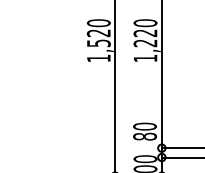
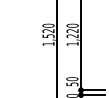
text: (145, 137) -> (72, 84), 80 -> 50

